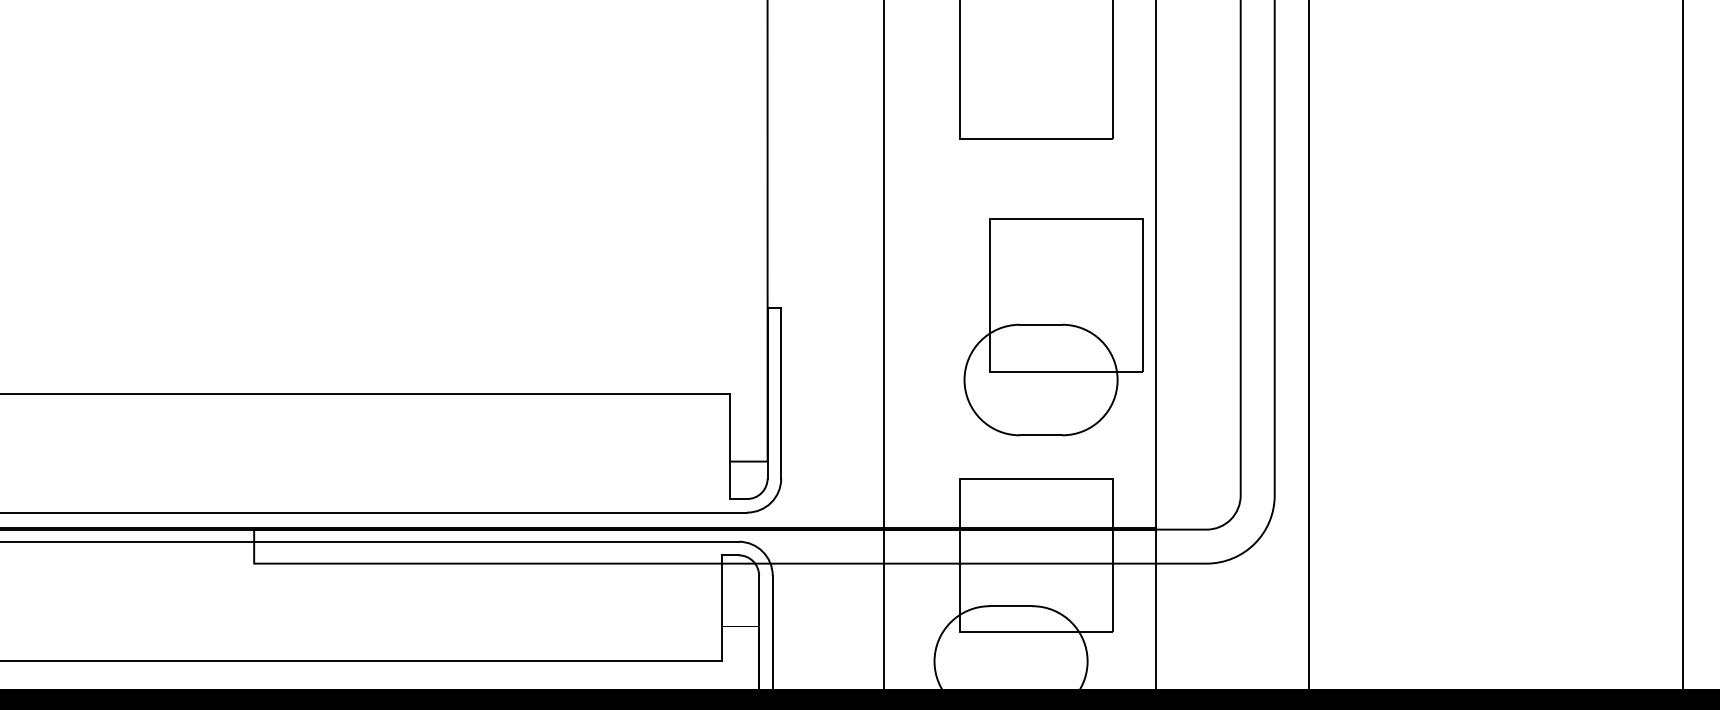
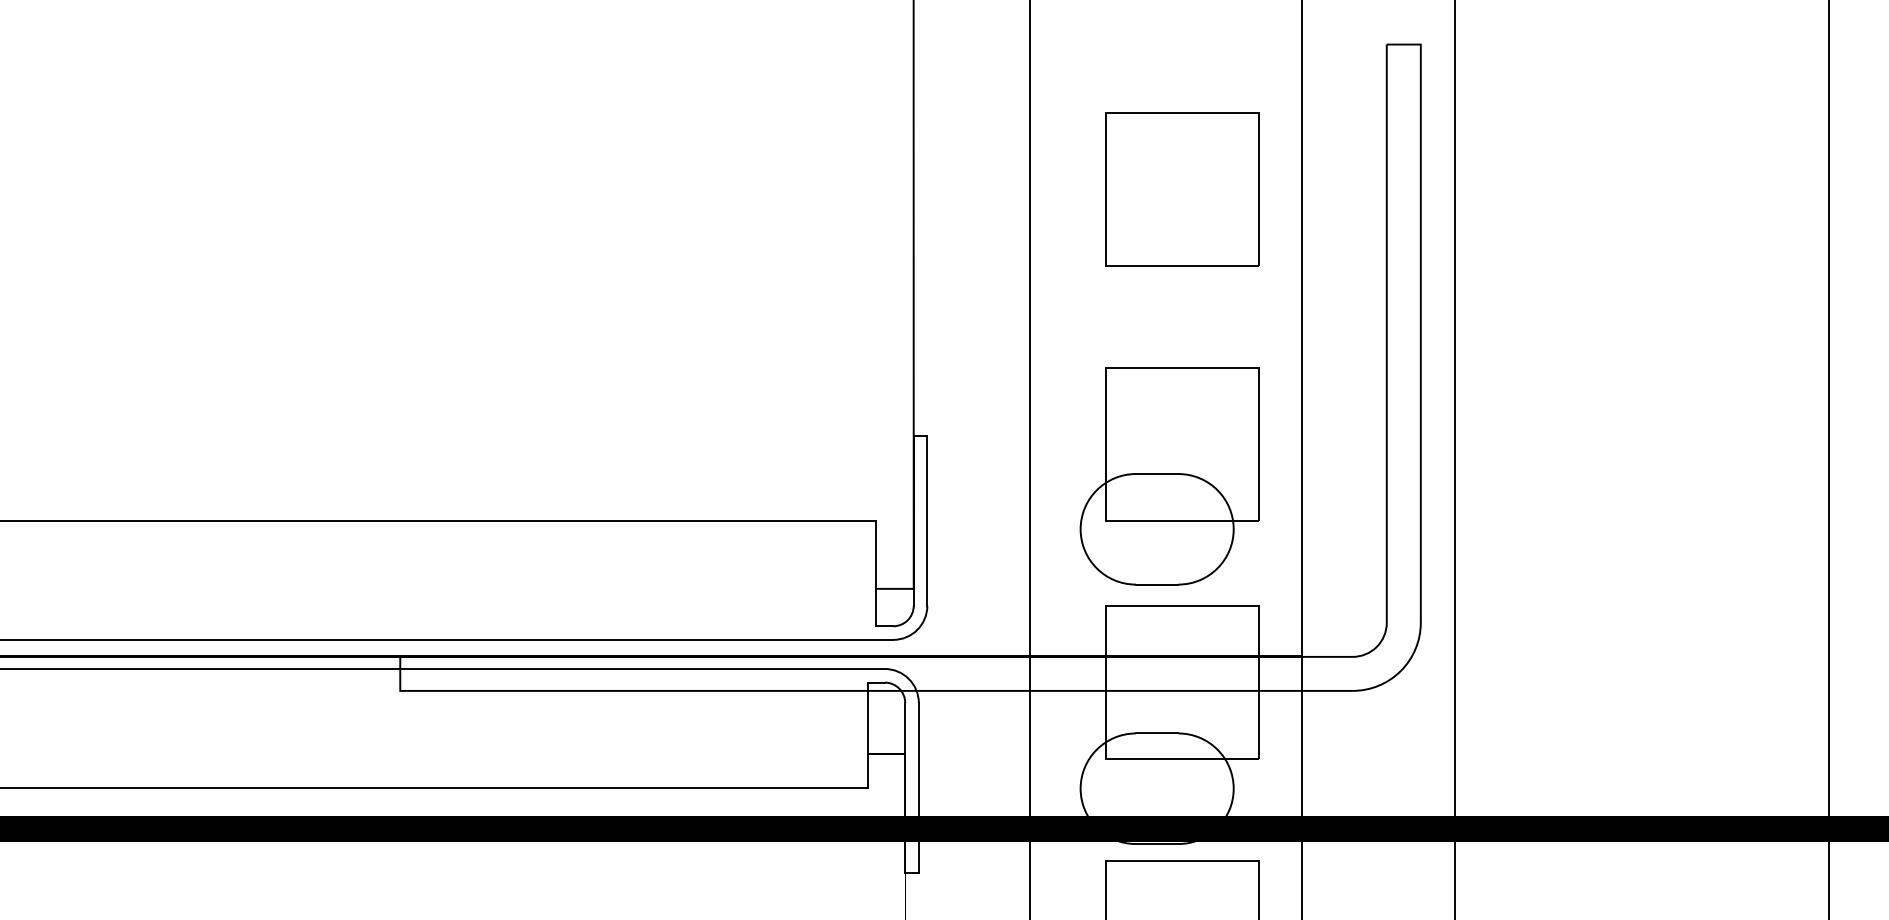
part: (1053, 327) -> (1169, 476), moved

